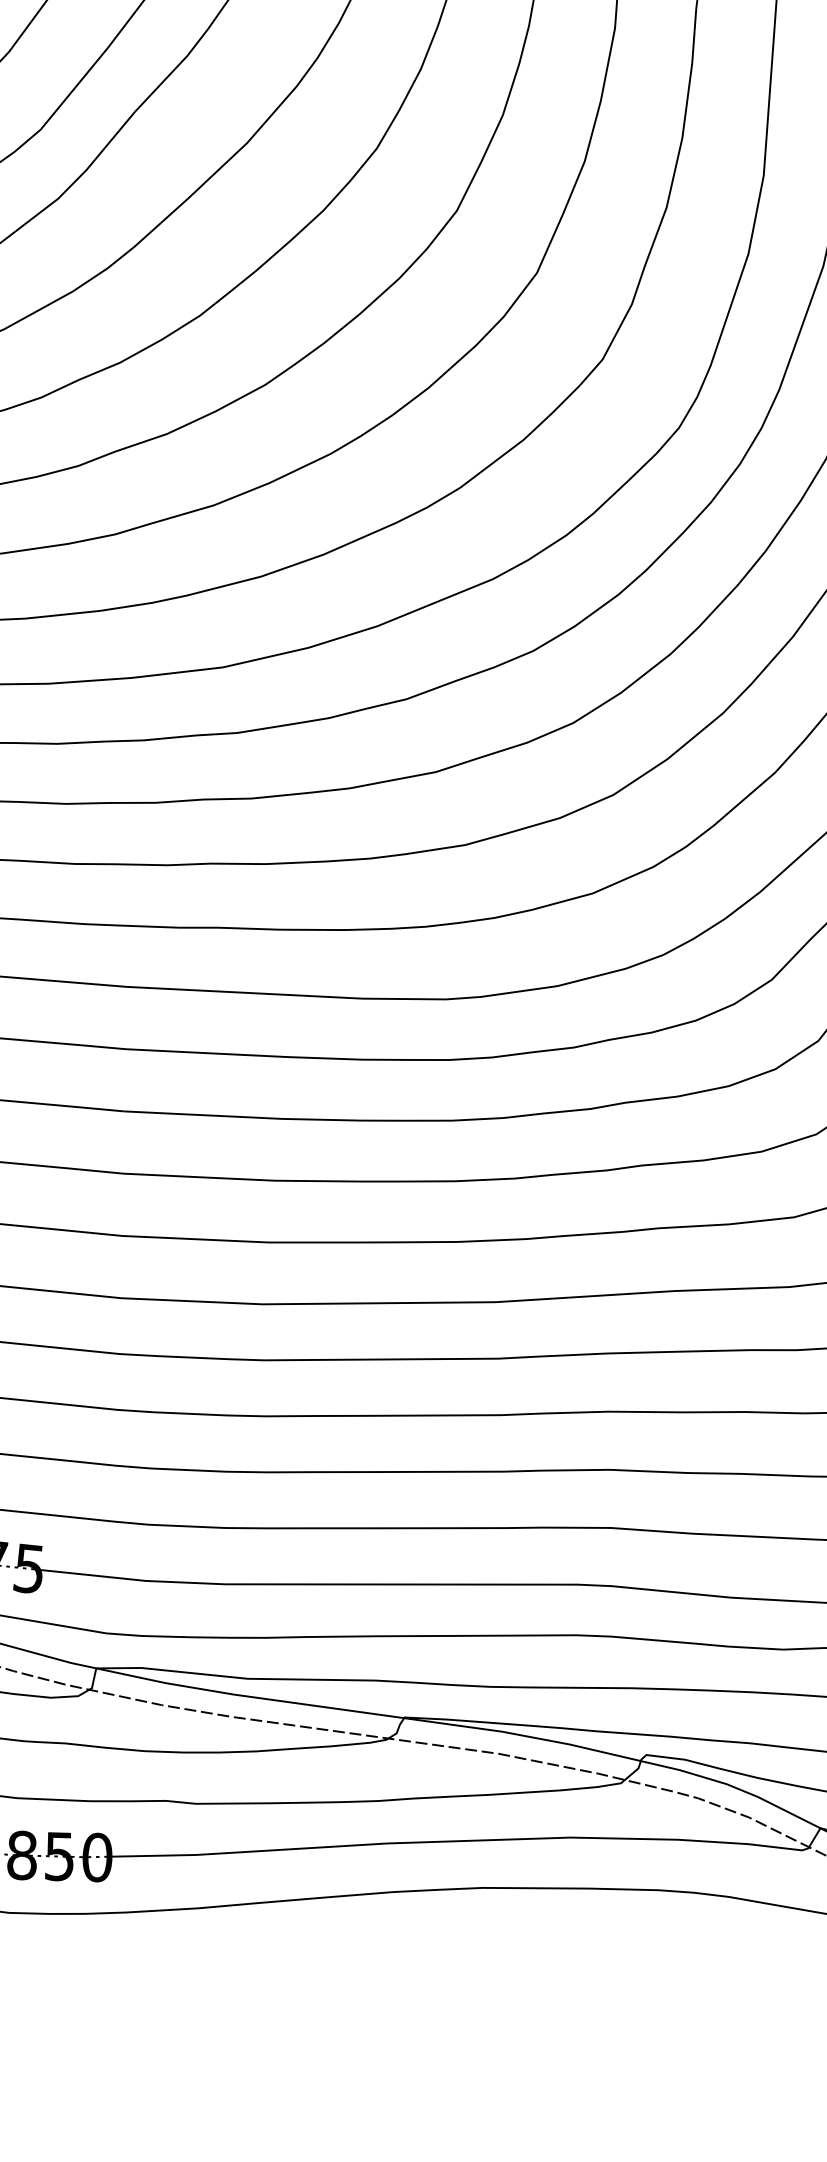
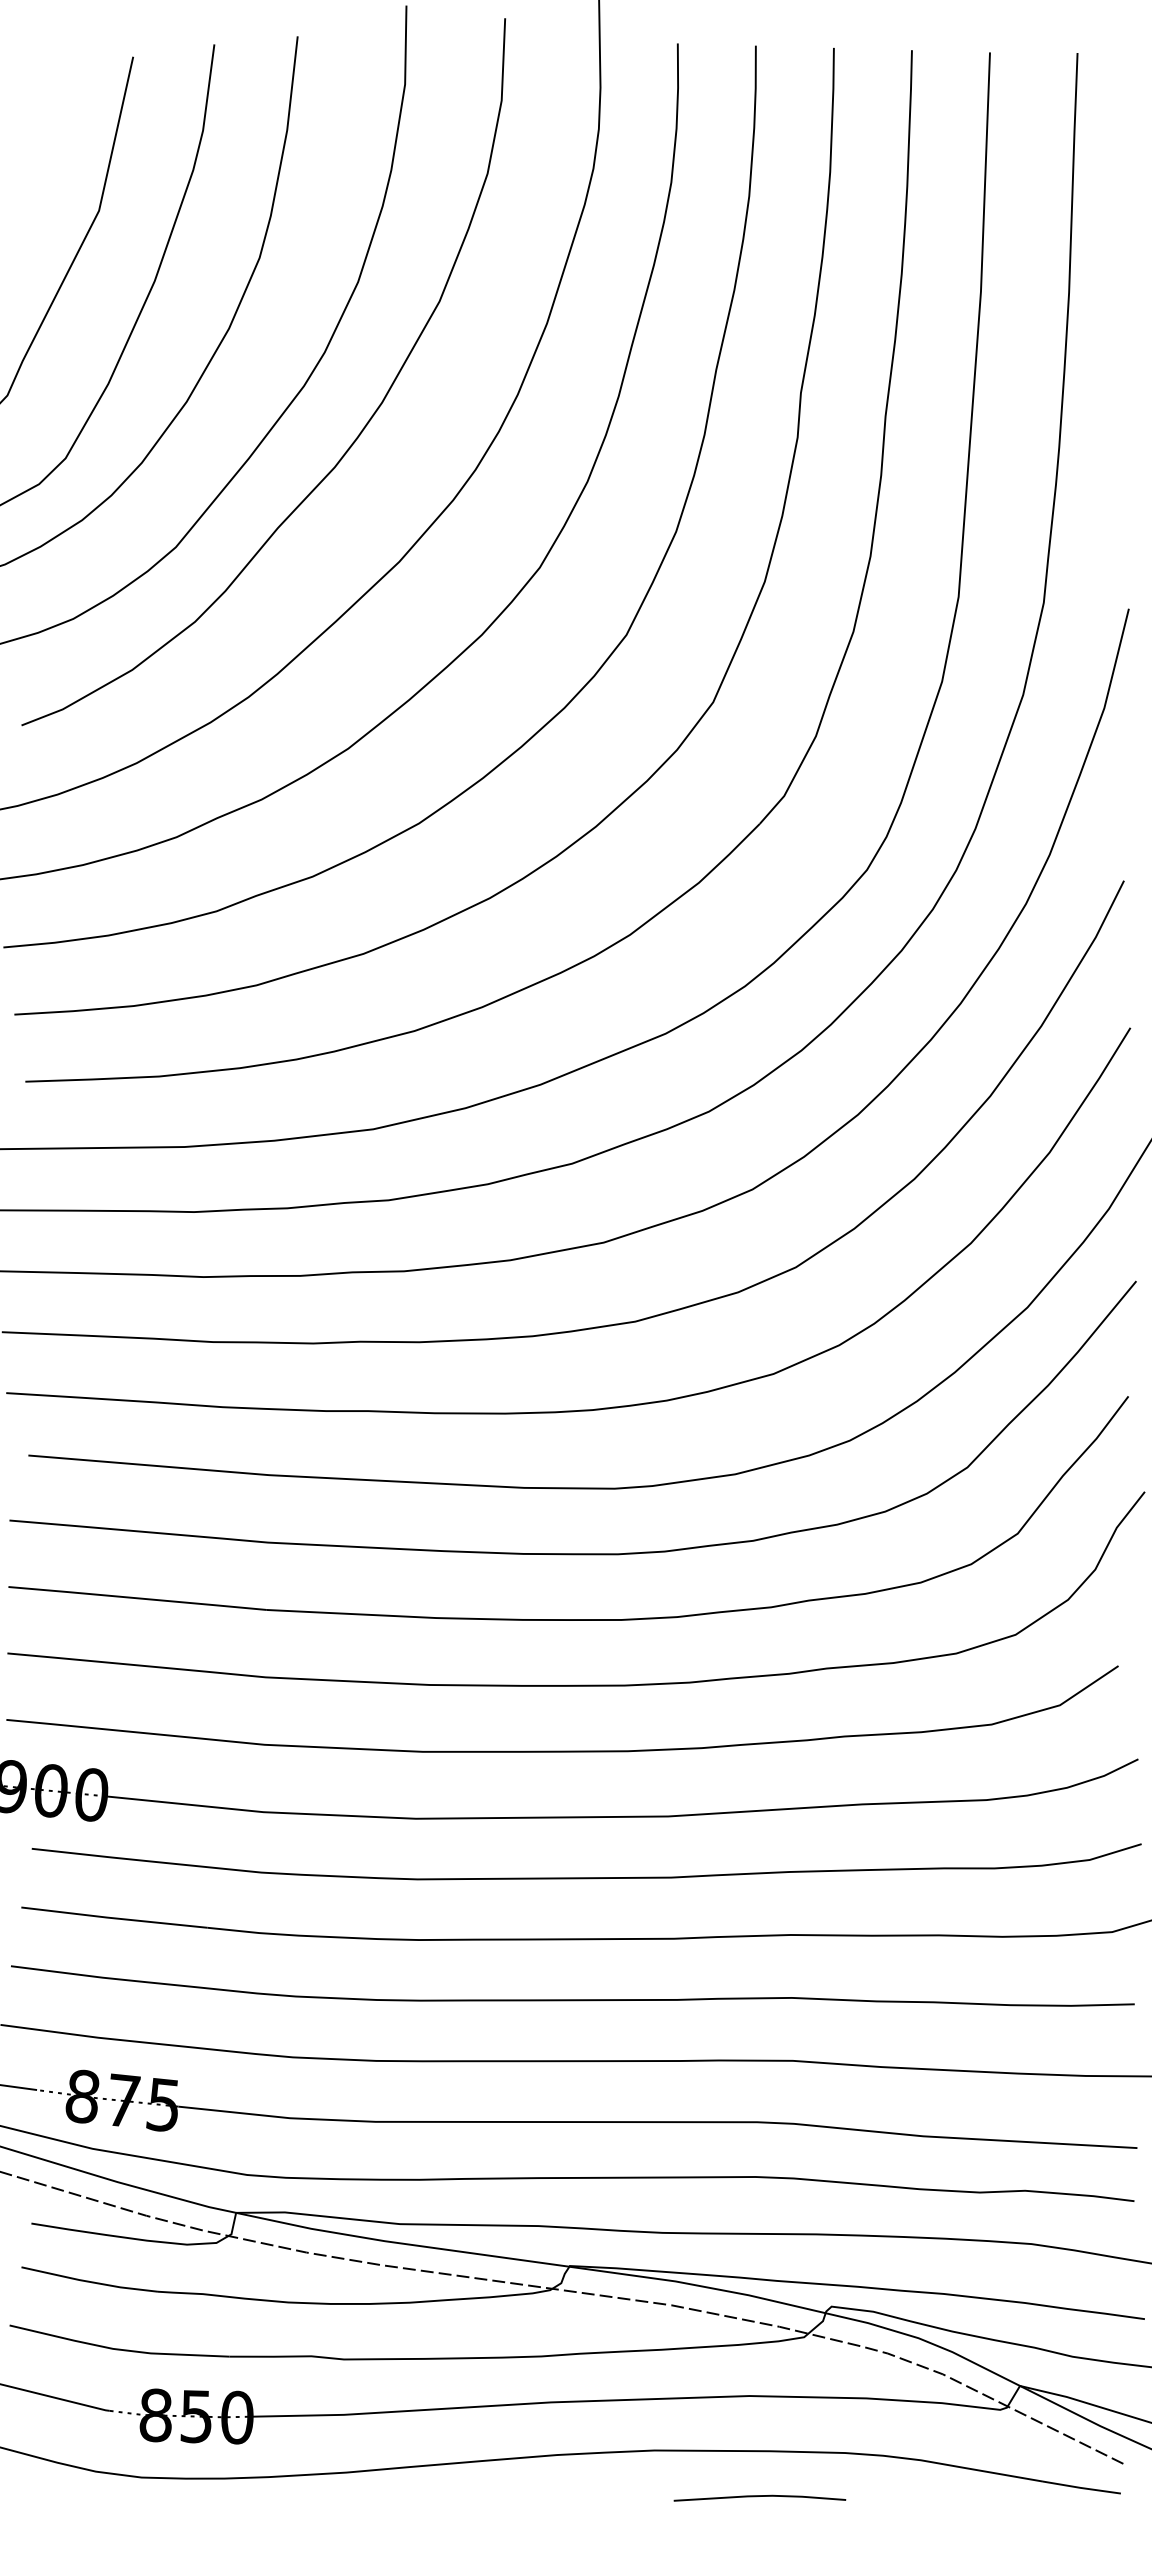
line: (579, 1930) -> (759, 2496), added

